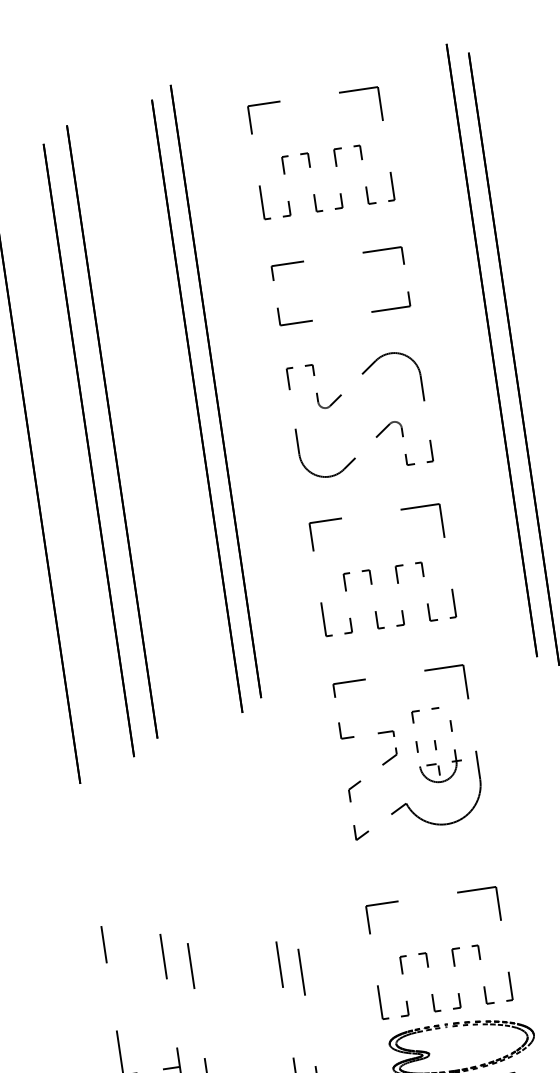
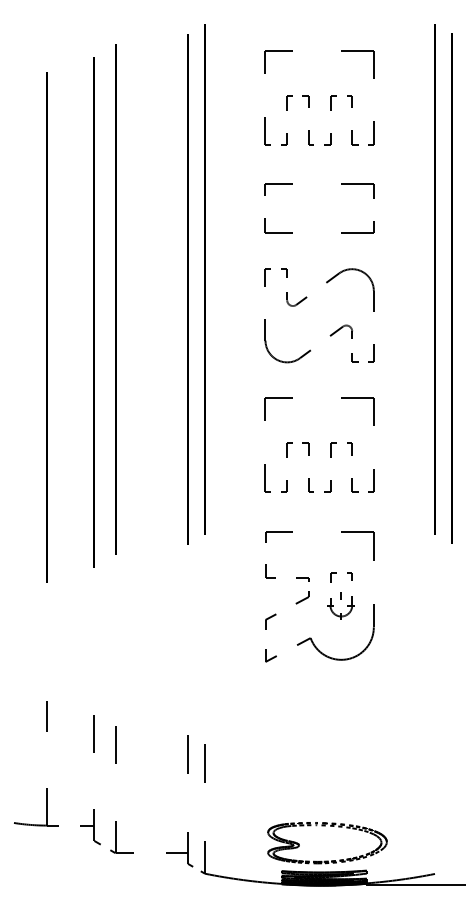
part: (434, 747) -> (340, 595), size x0.71
part: (427, 954) -> (309, 763), removed

